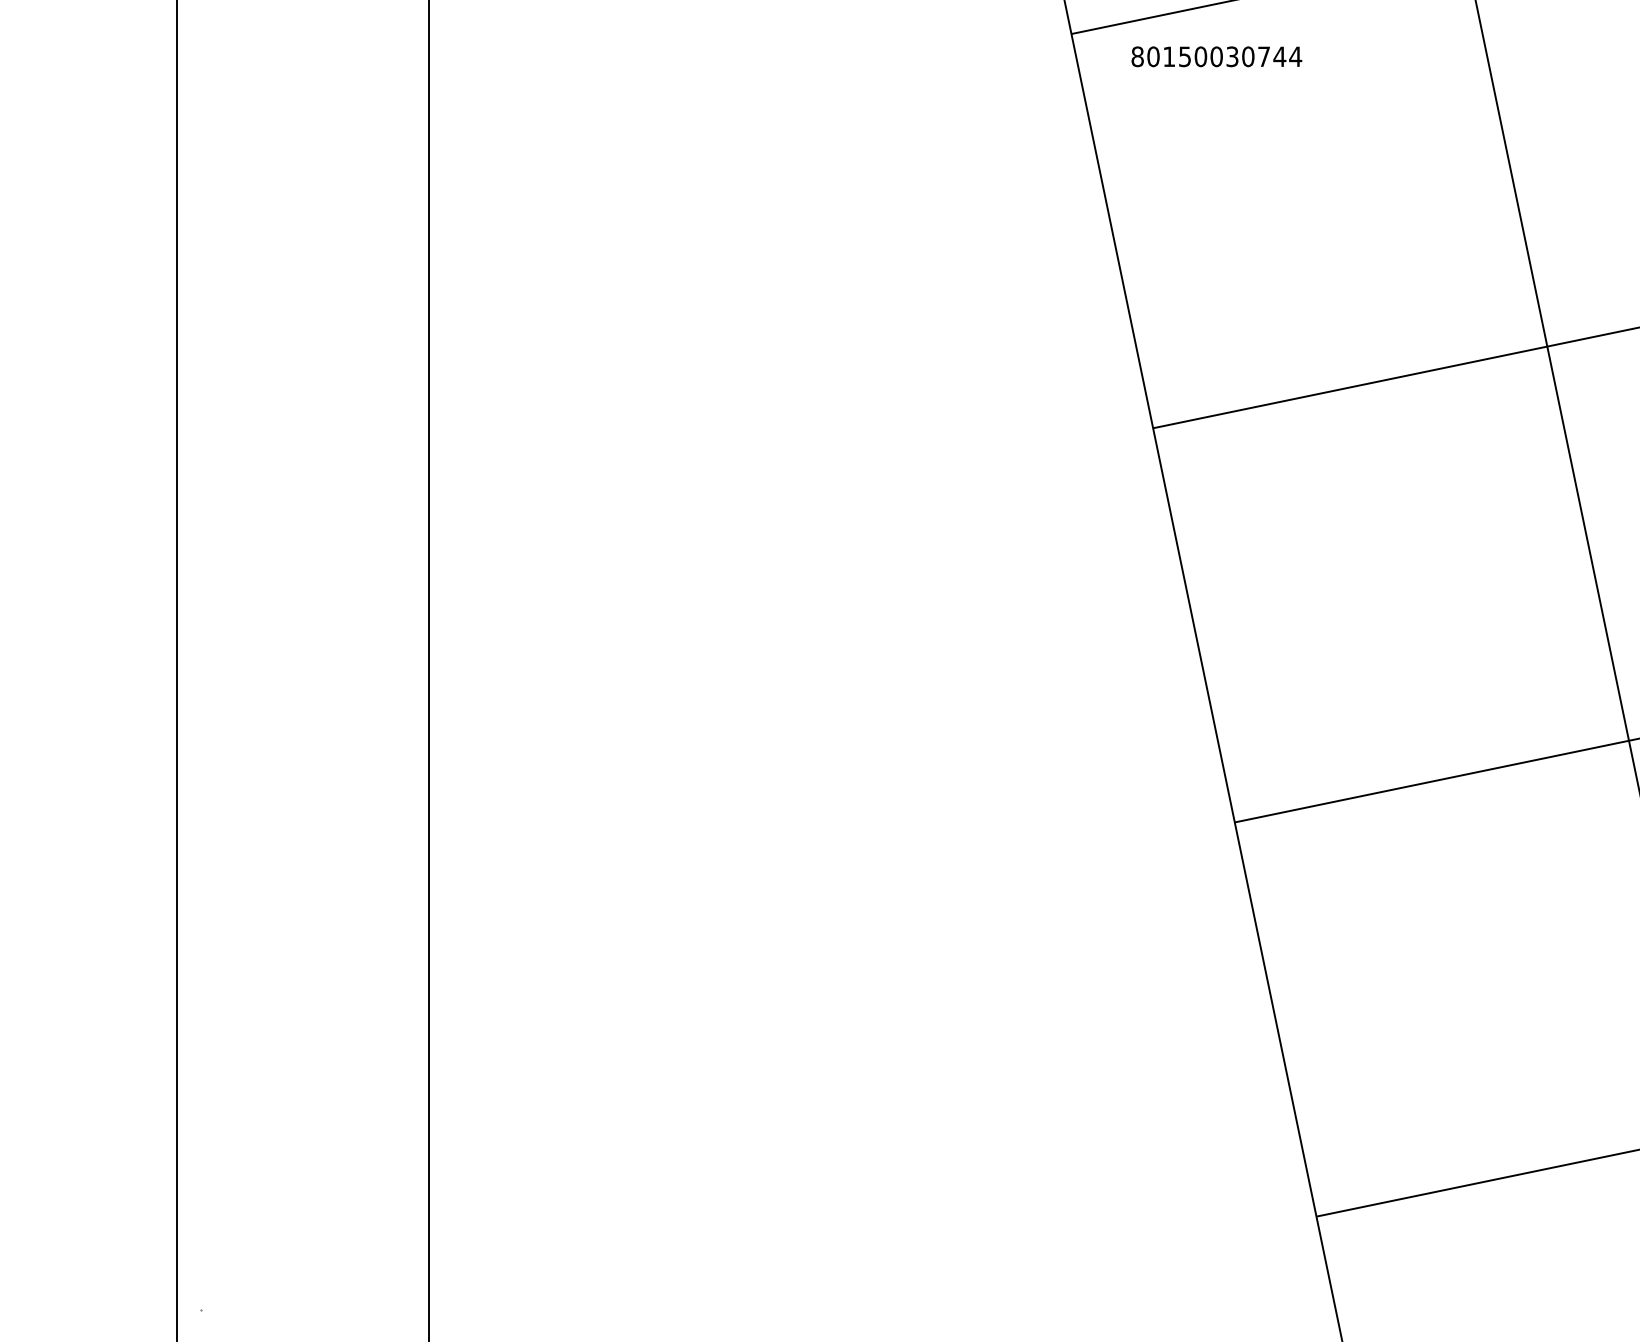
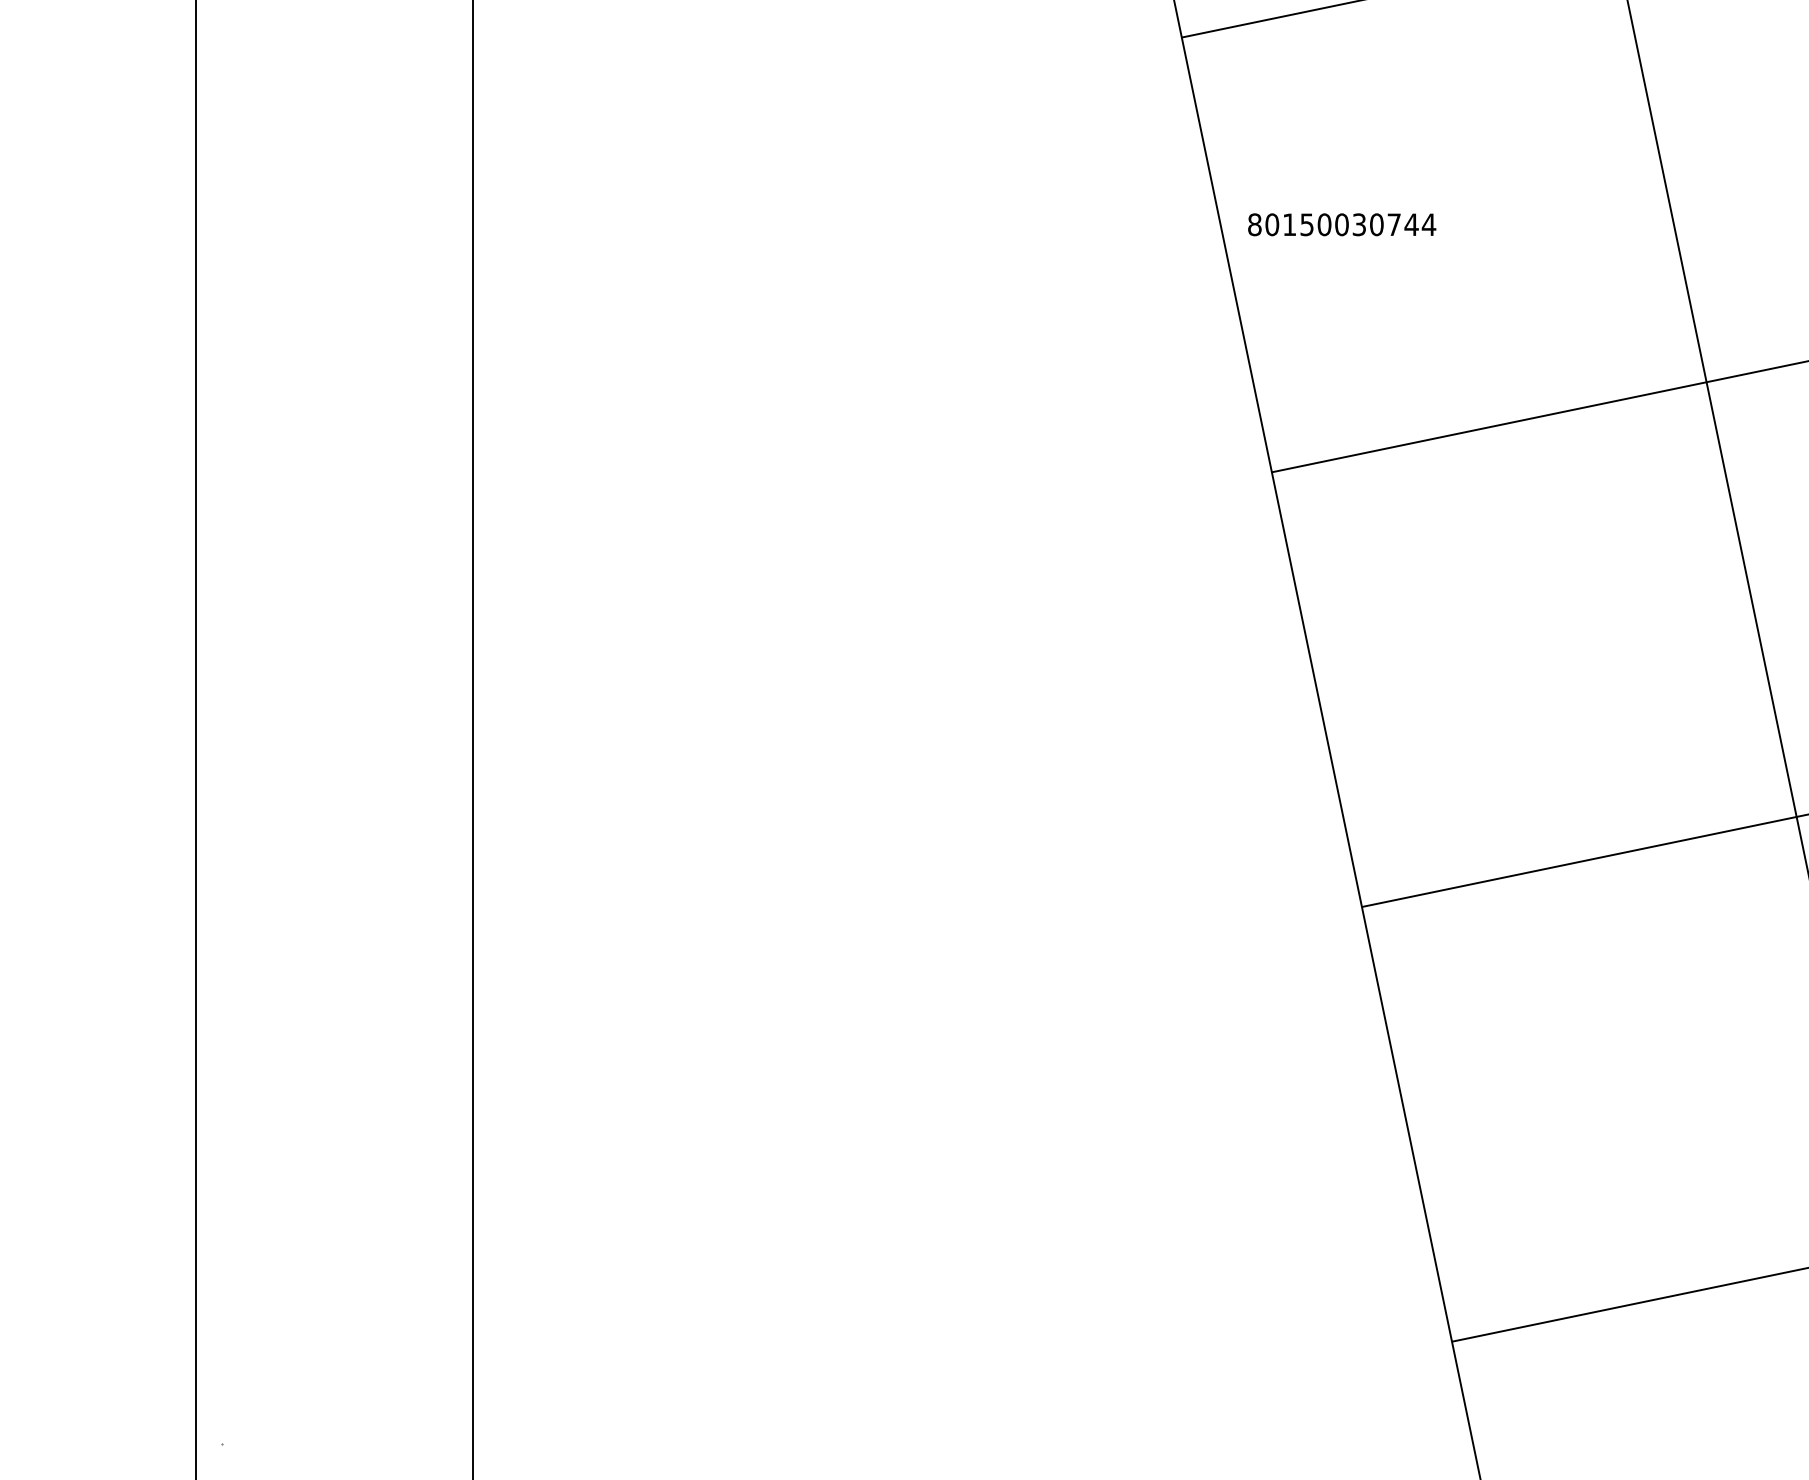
text: (1216, 56) -> (1341, 224), moved

